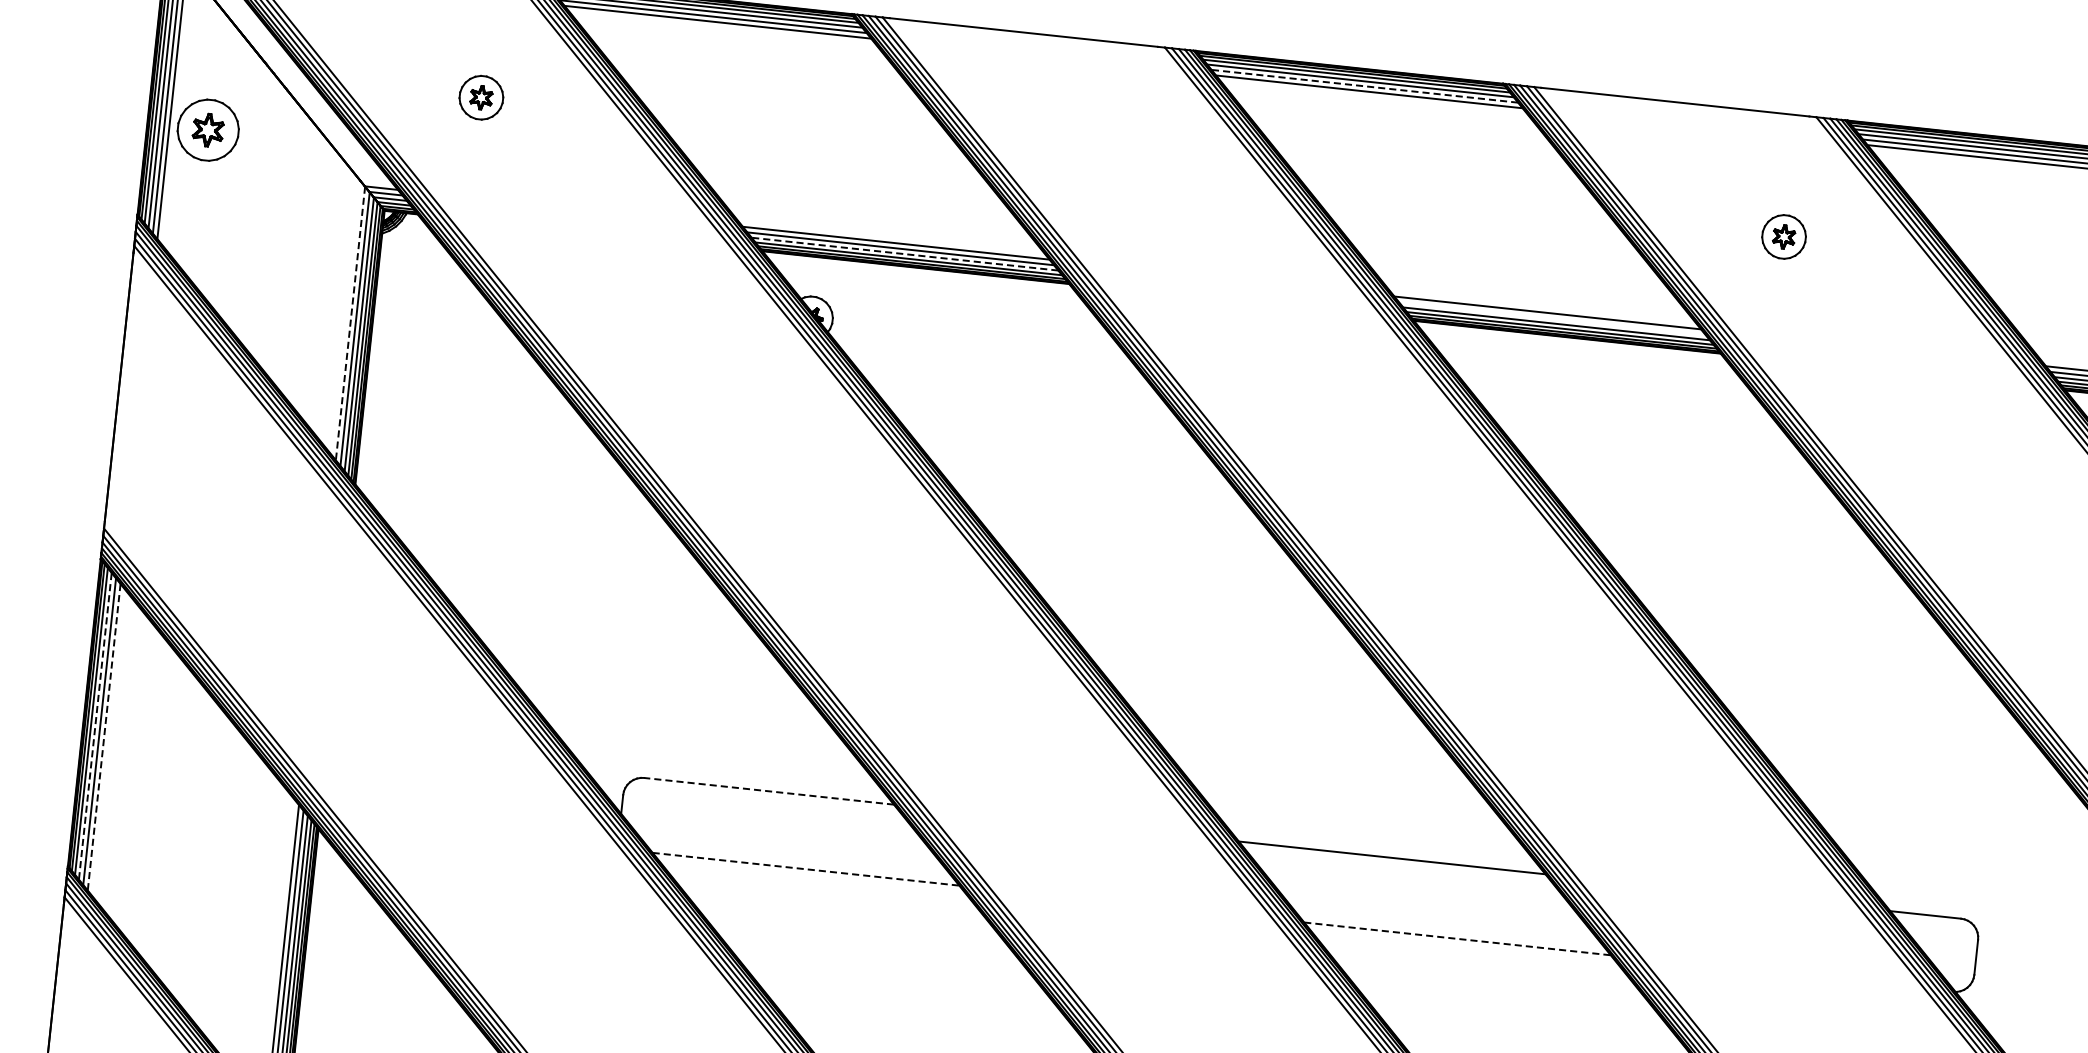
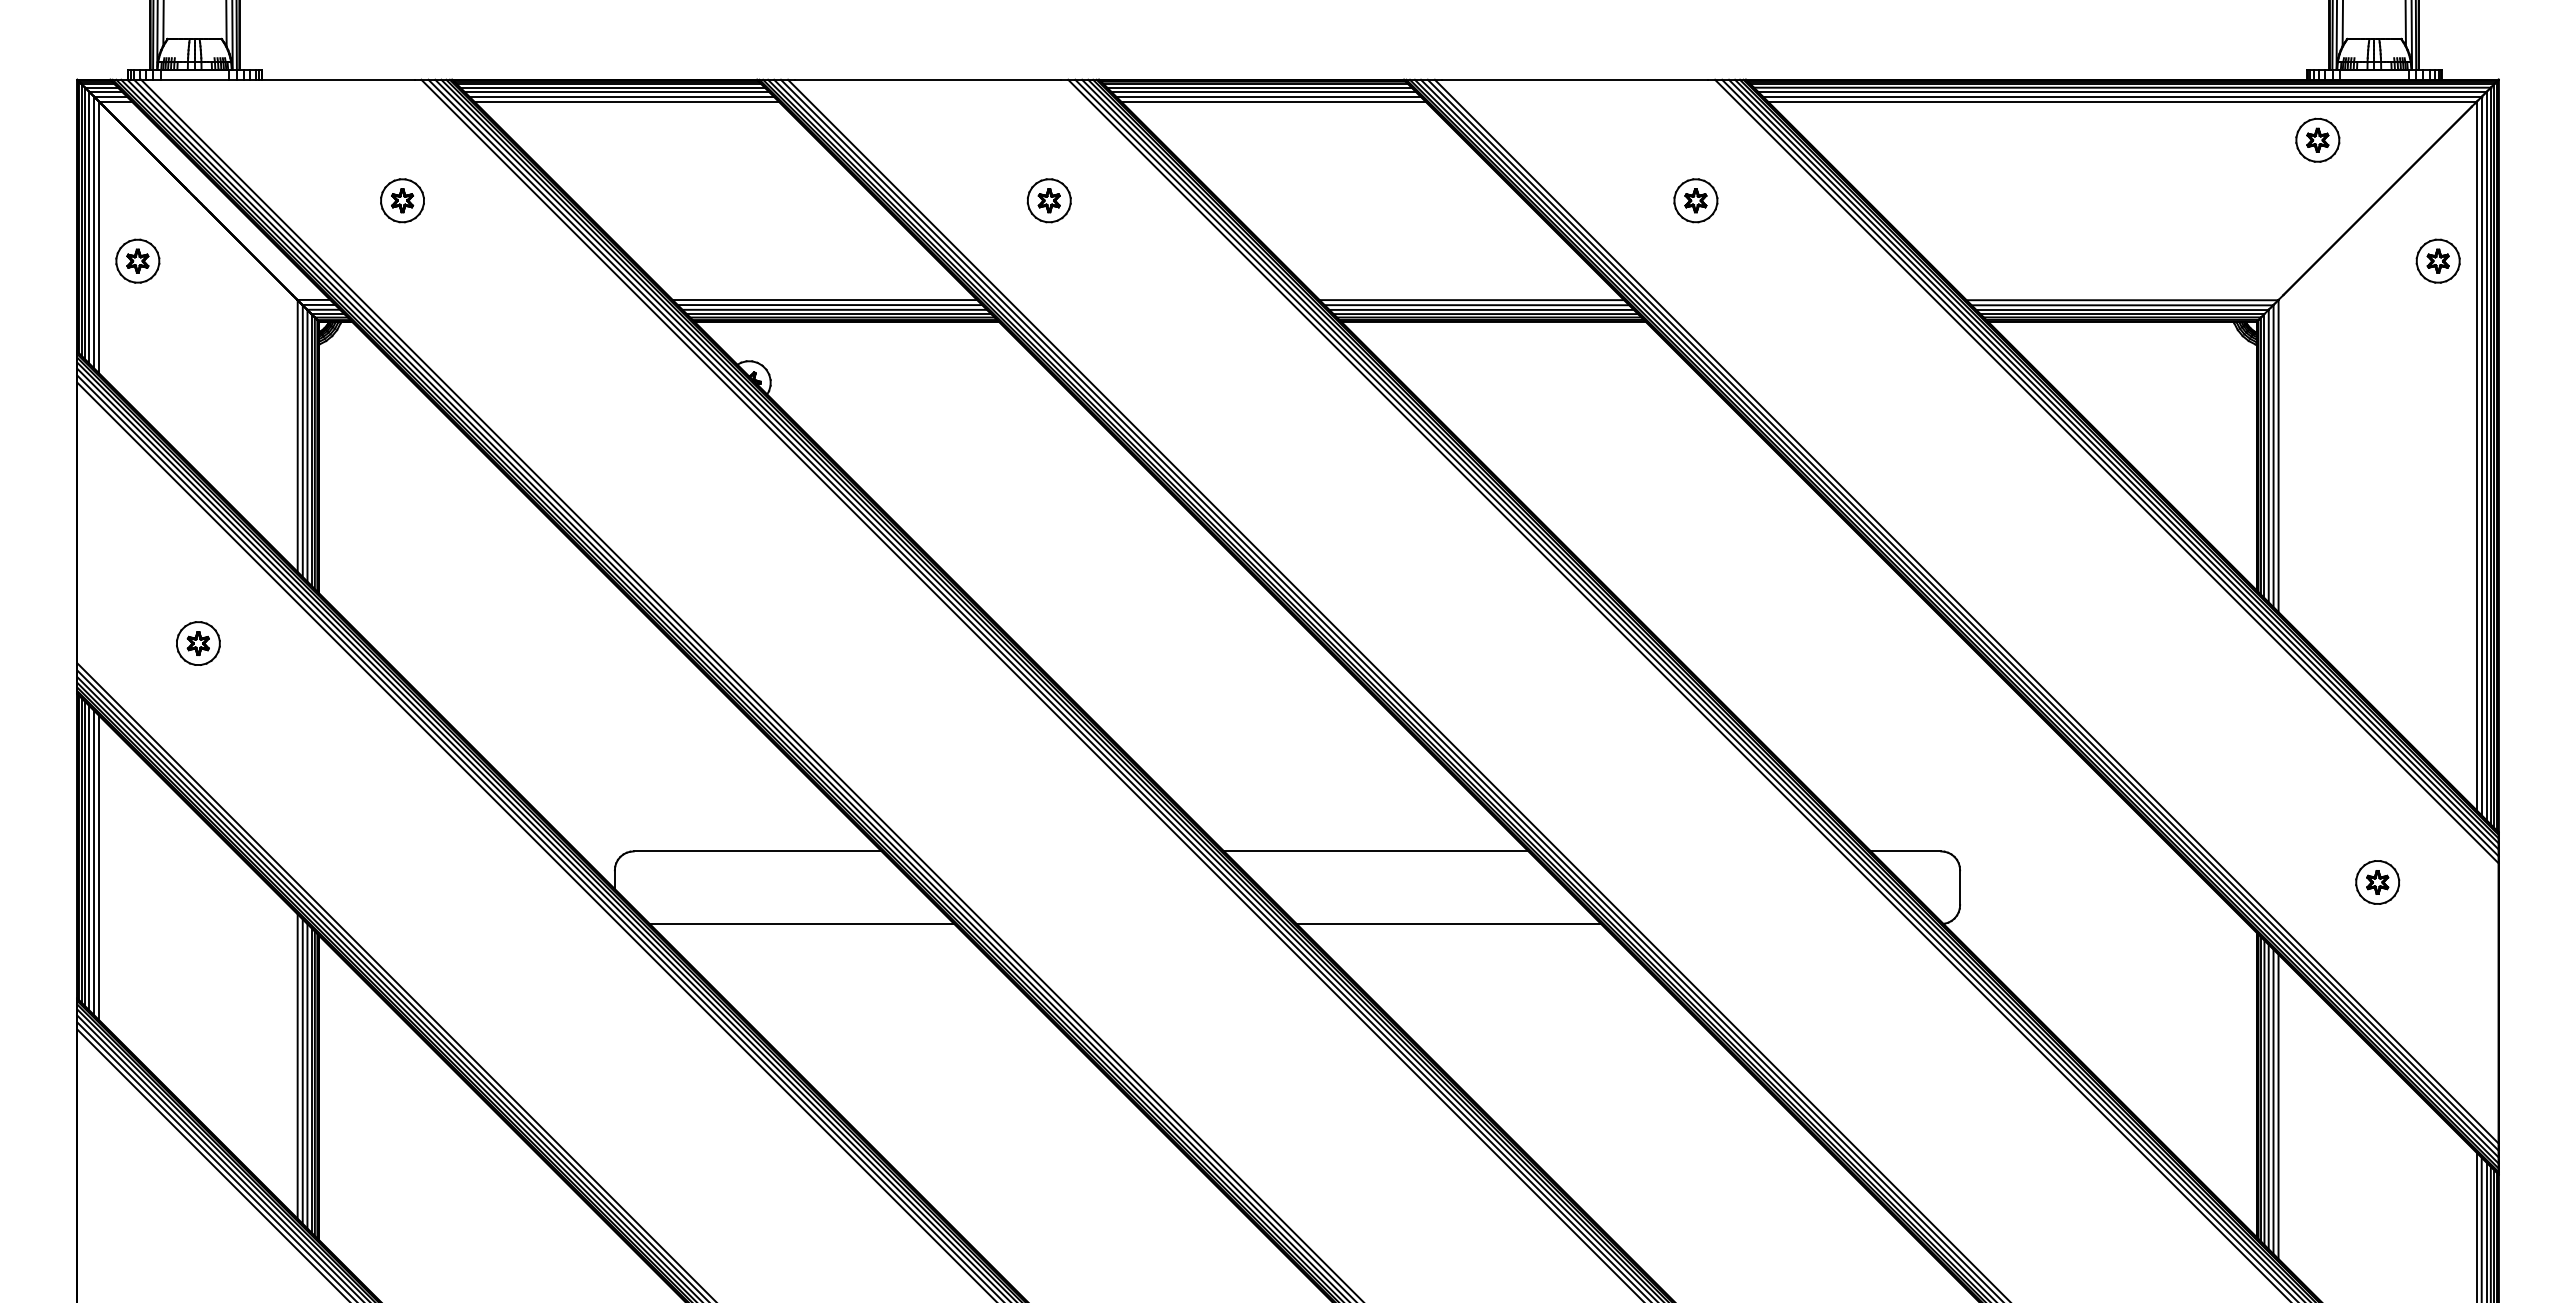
line: (1364, 85) -> (1268, 96), dashed -> solid
part: (208, 129) -> (137, 260), size x0.71
part: (1132, 167) -> (1048, 200), added
line: (904, 253) -> (834, 309), dashed -> solid
line: (1551, 318) -> (1476, 305), added
line: (350, 323) -> (297, 436), dashed -> solid
part: (228, 521) -> (198, 643), added
line: (95, 726) -> (89, 858), dashed -> solid
line: (104, 737) -> (99, 868), dashed -> solid
line: (768, 791) -> (757, 851), dashed -> solid
line: (806, 869) -> (802, 924), dashed -> solid
line: (1457, 939) -> (1449, 924), dashed -> solid

